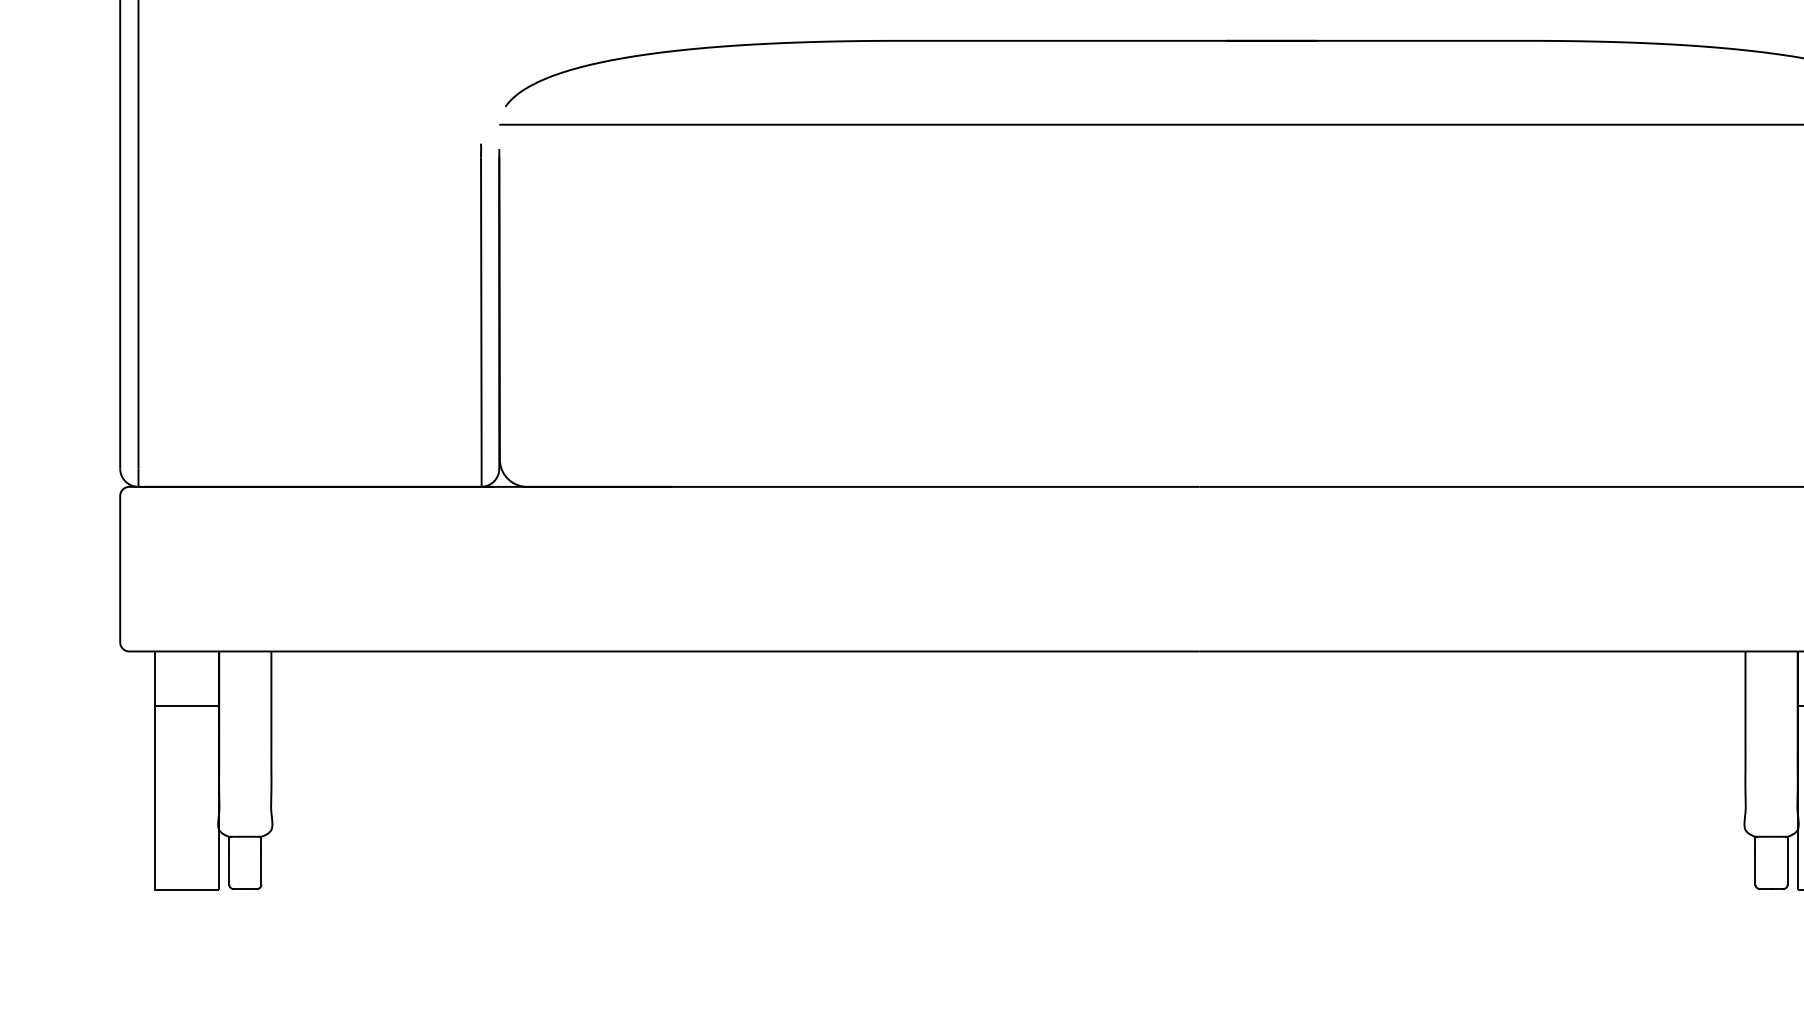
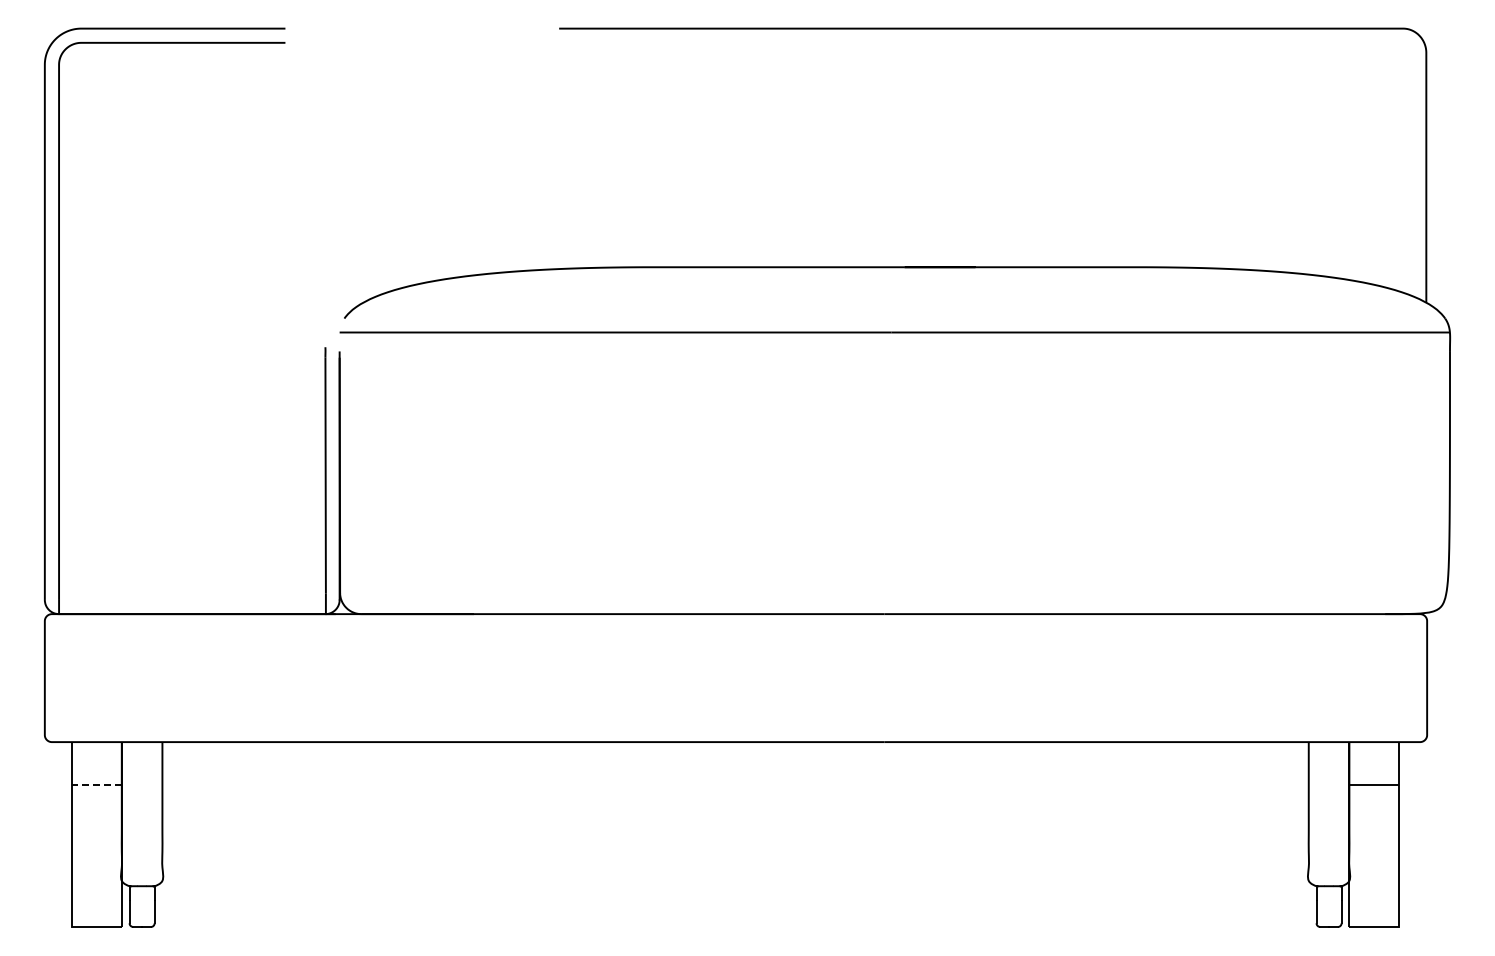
line: (186, 705) -> (96, 784), solid -> dashed

